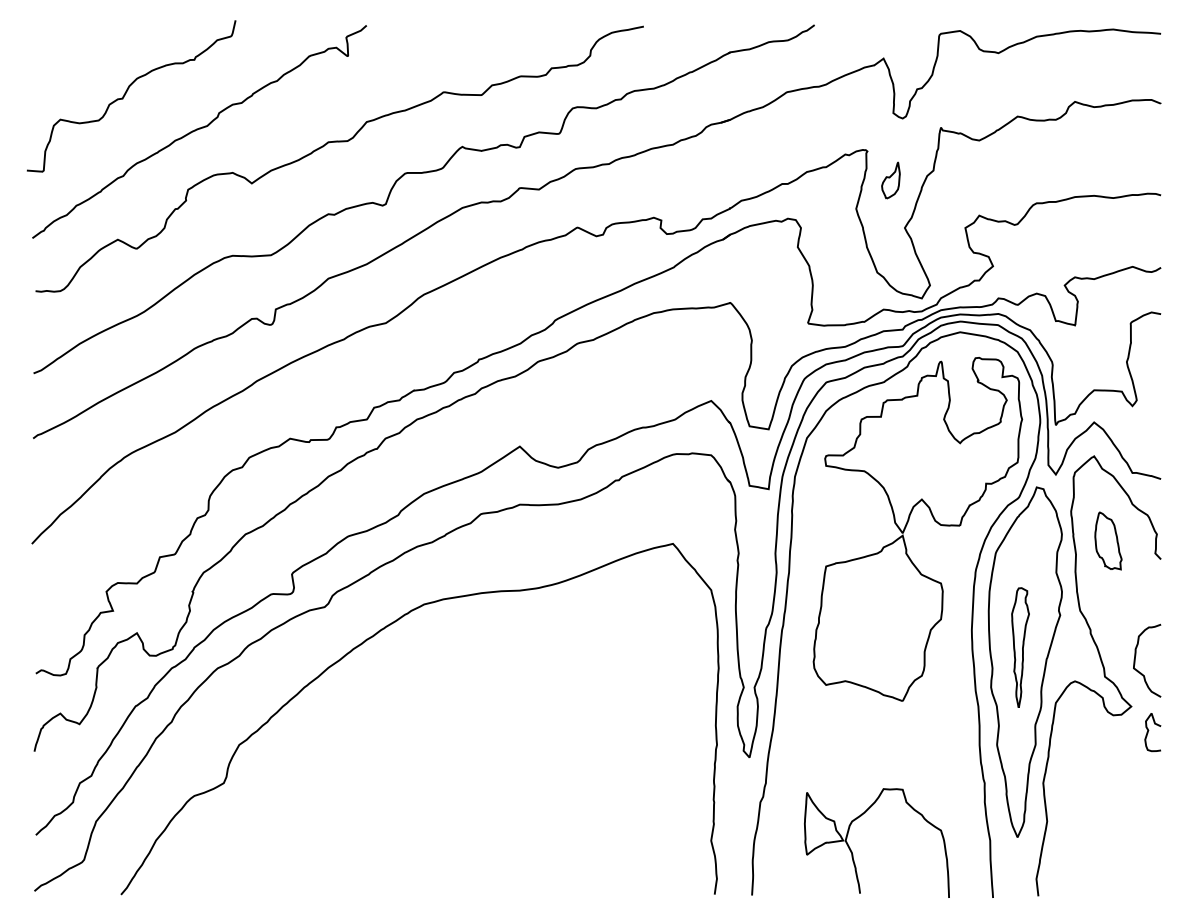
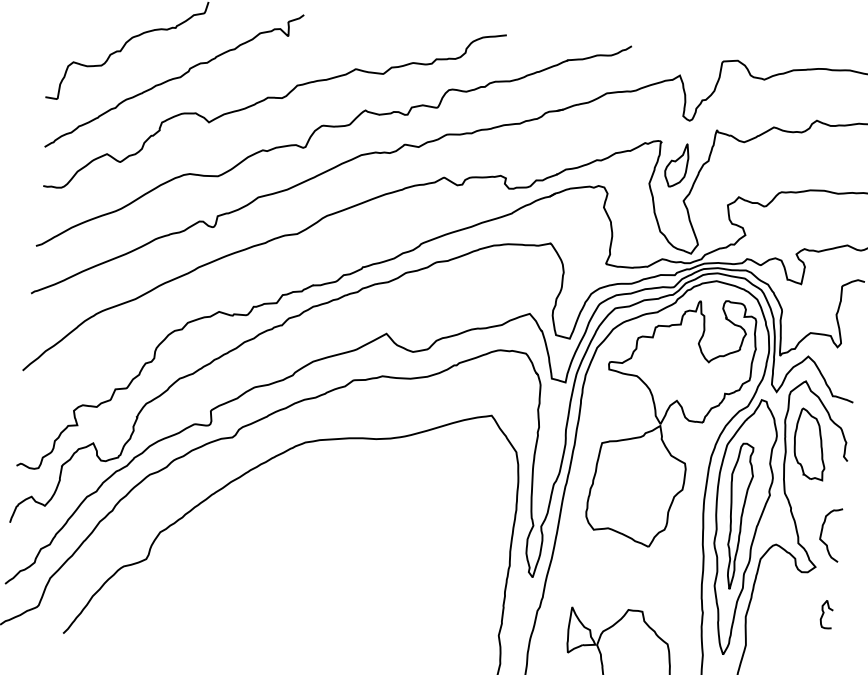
part: (890, 180) -> (676, 165), size x1.67
part: (1108, 540) -> (810, 443), size x1.67
part: (1020, 647) -> (738, 516), size x1.67
curve: (1149, 730) -> (824, 612), moved

